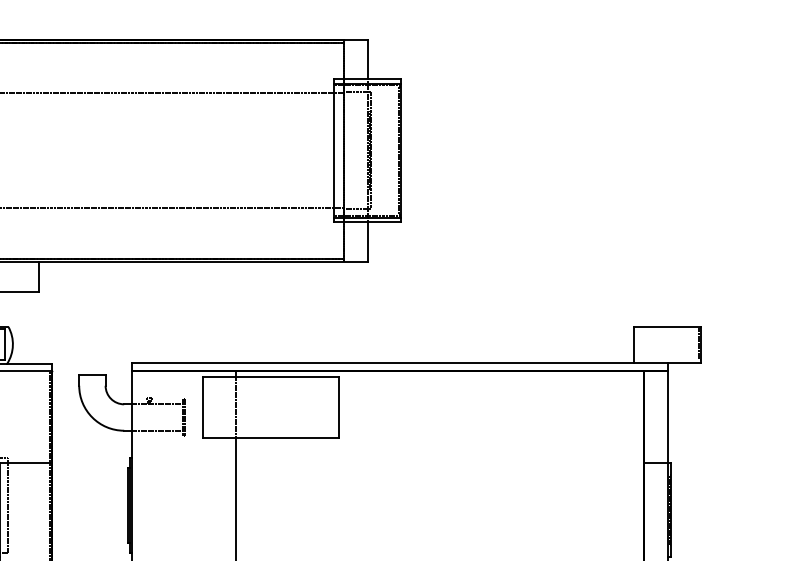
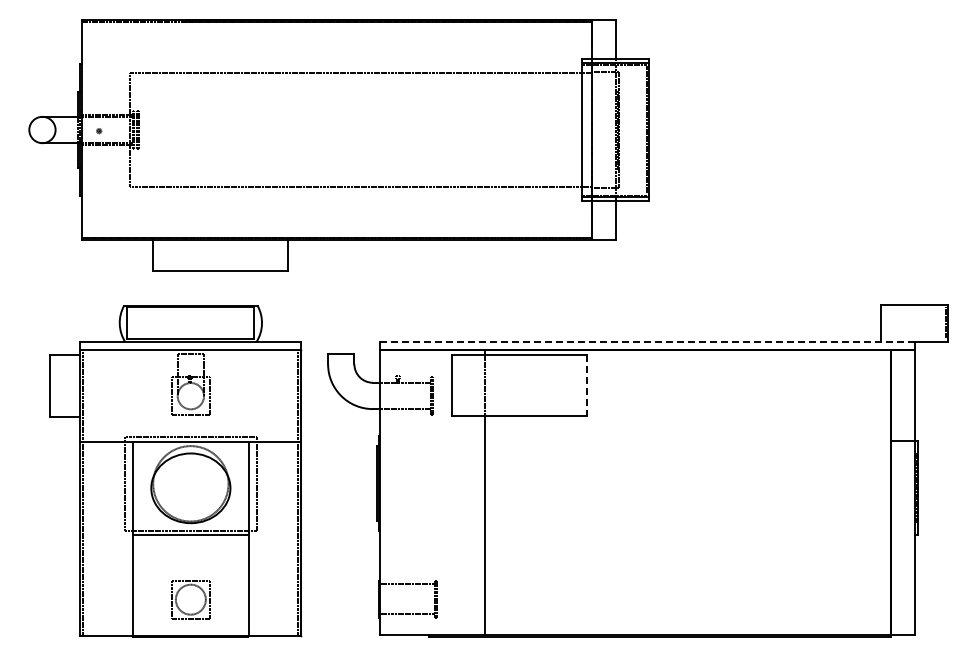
line: (400, 363) -> (648, 342), solid -> dashed
line: (338, 407) -> (586, 385), solid -> dashed

